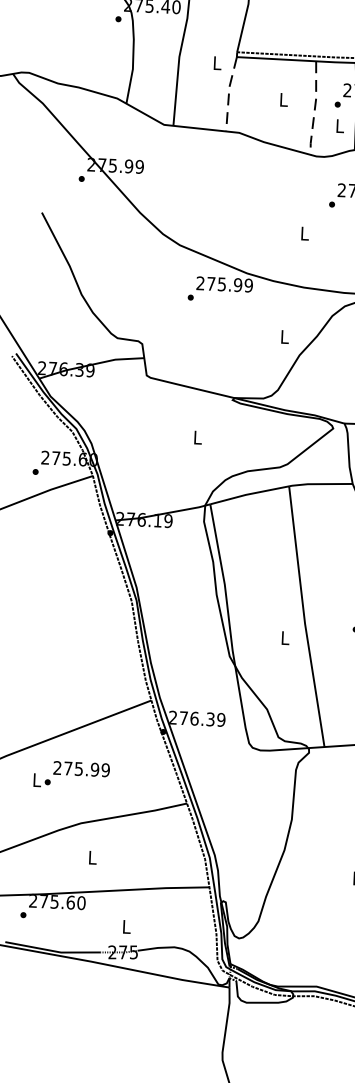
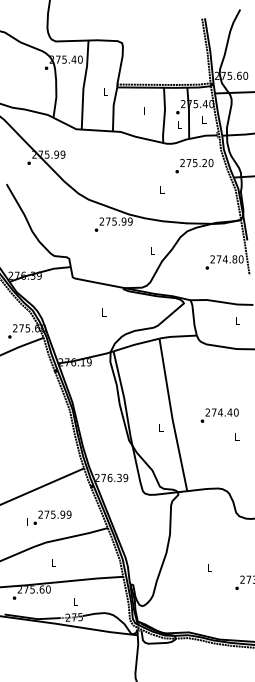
line: (228, 94) -> (113, 109), dashed -> solid
line: (314, 108) -> (164, 115), dashed -> solid
text: (72, 773) -> (49, 517), moved

